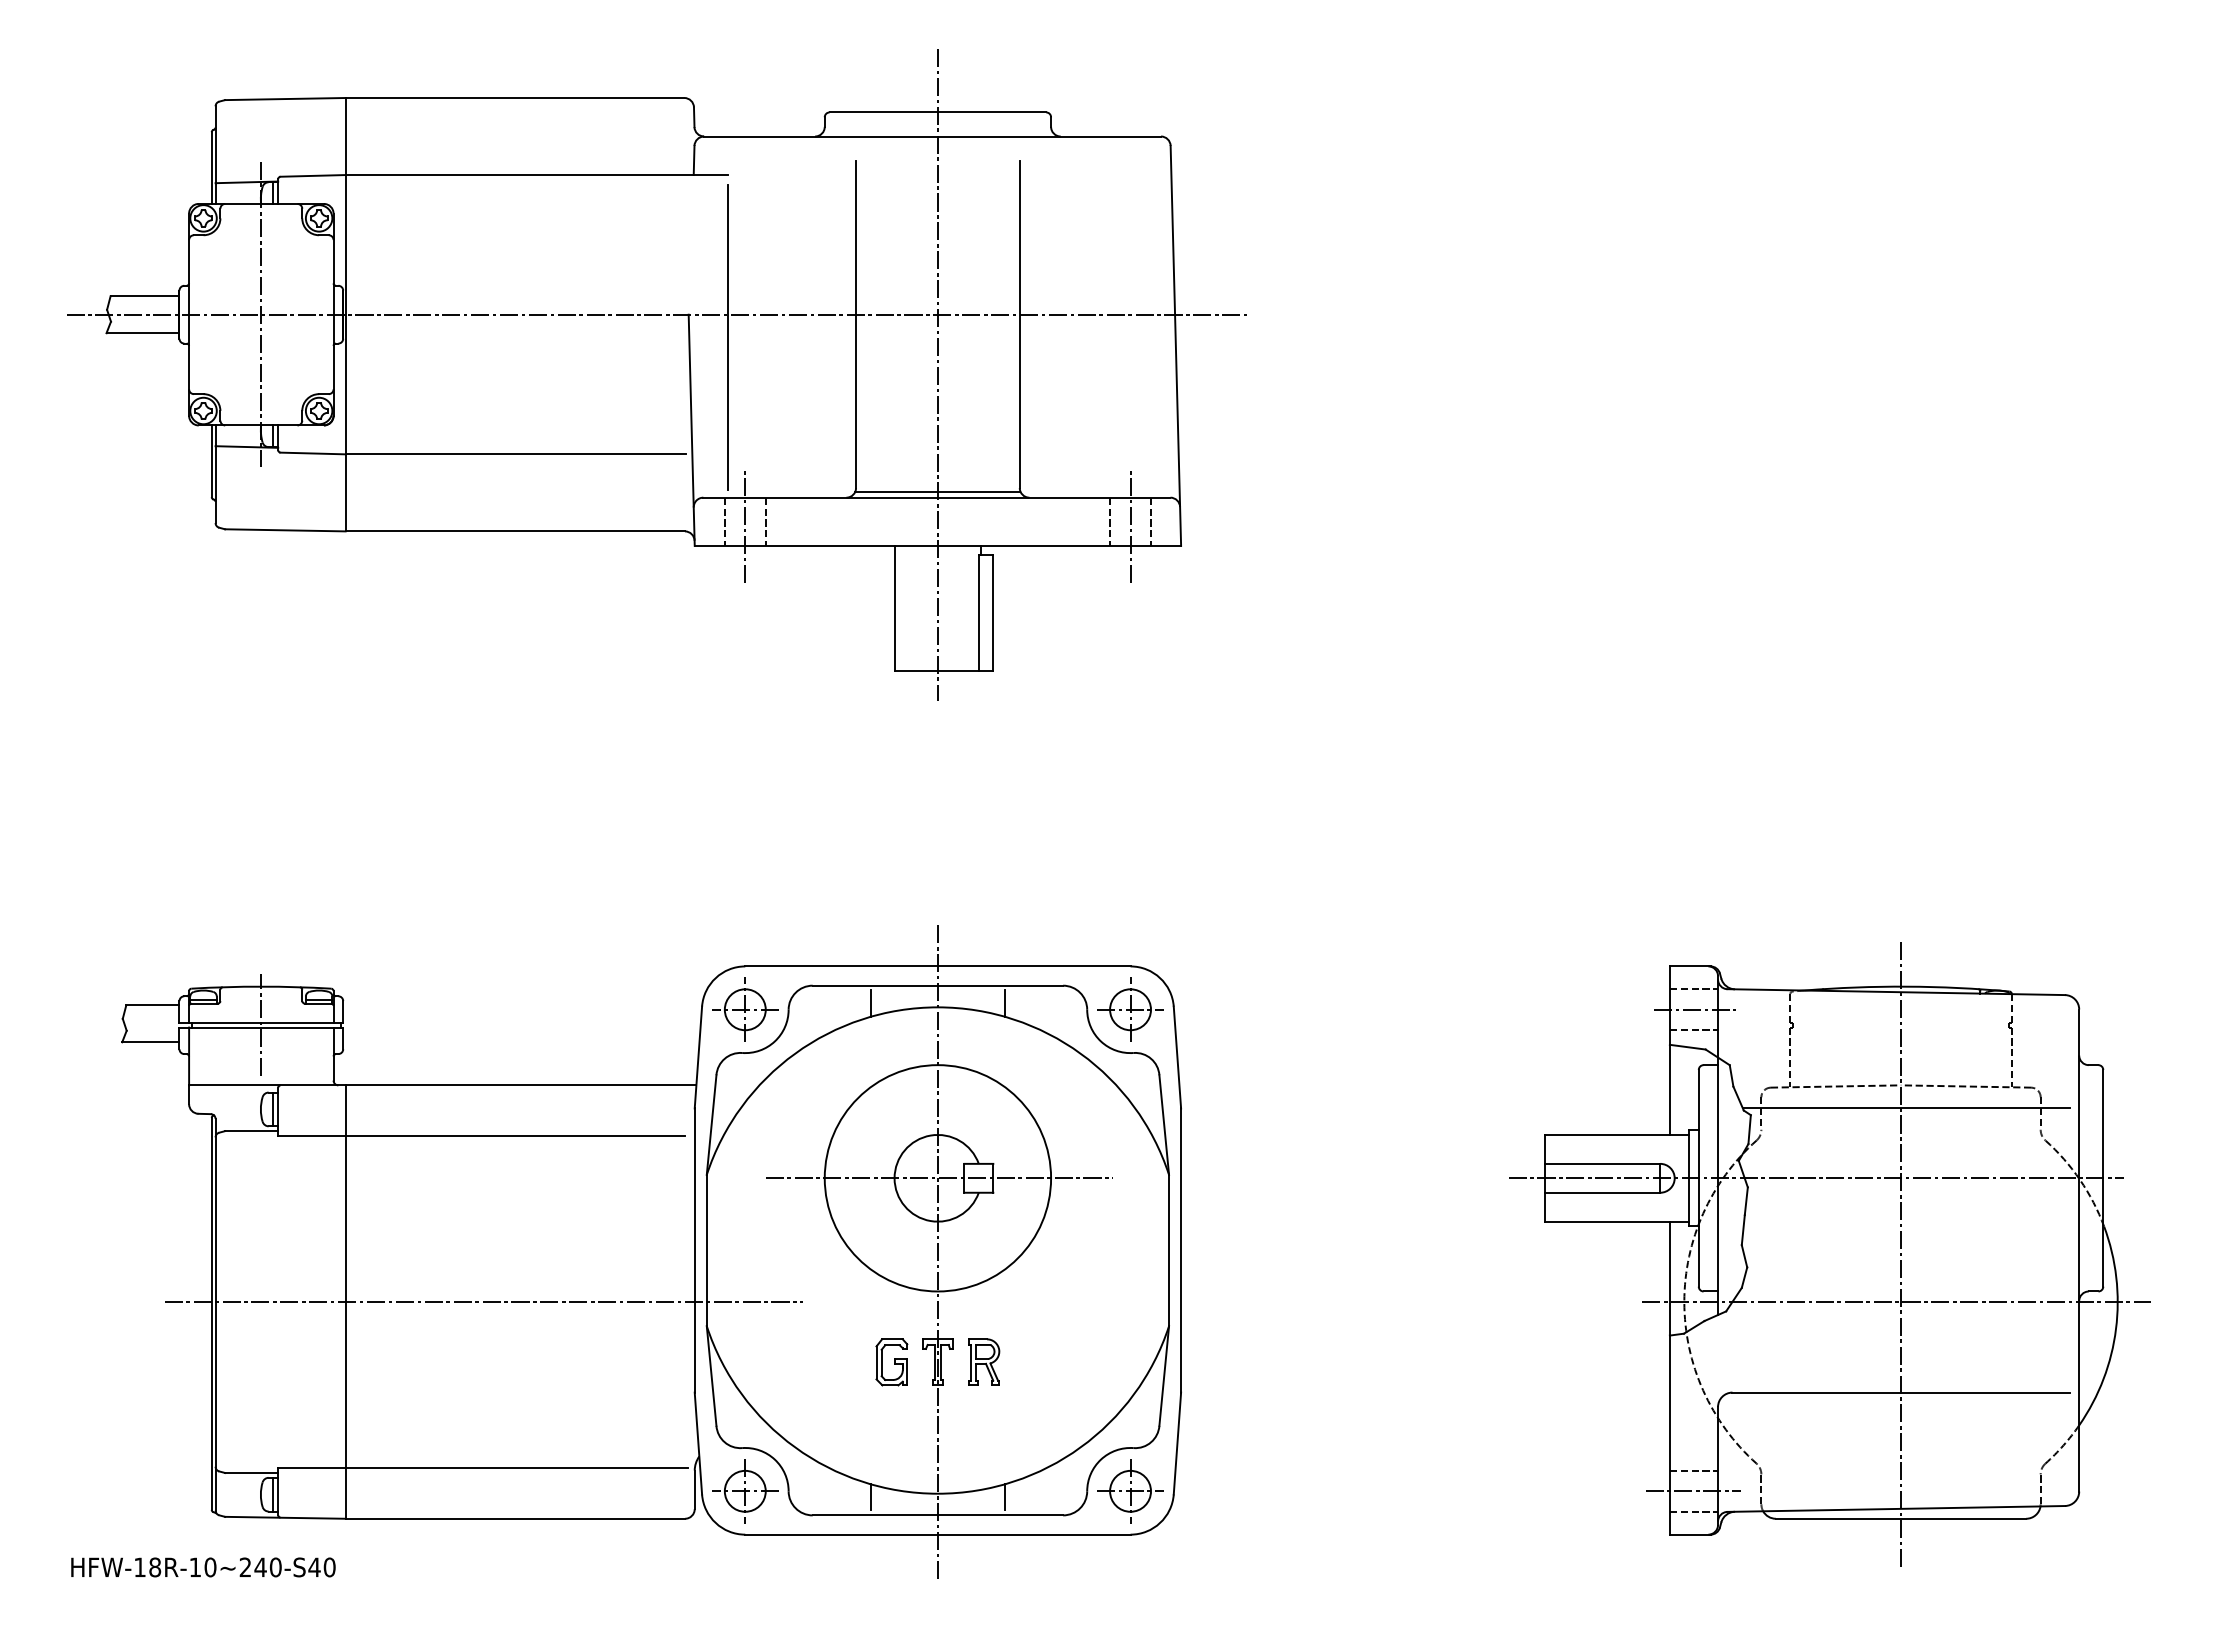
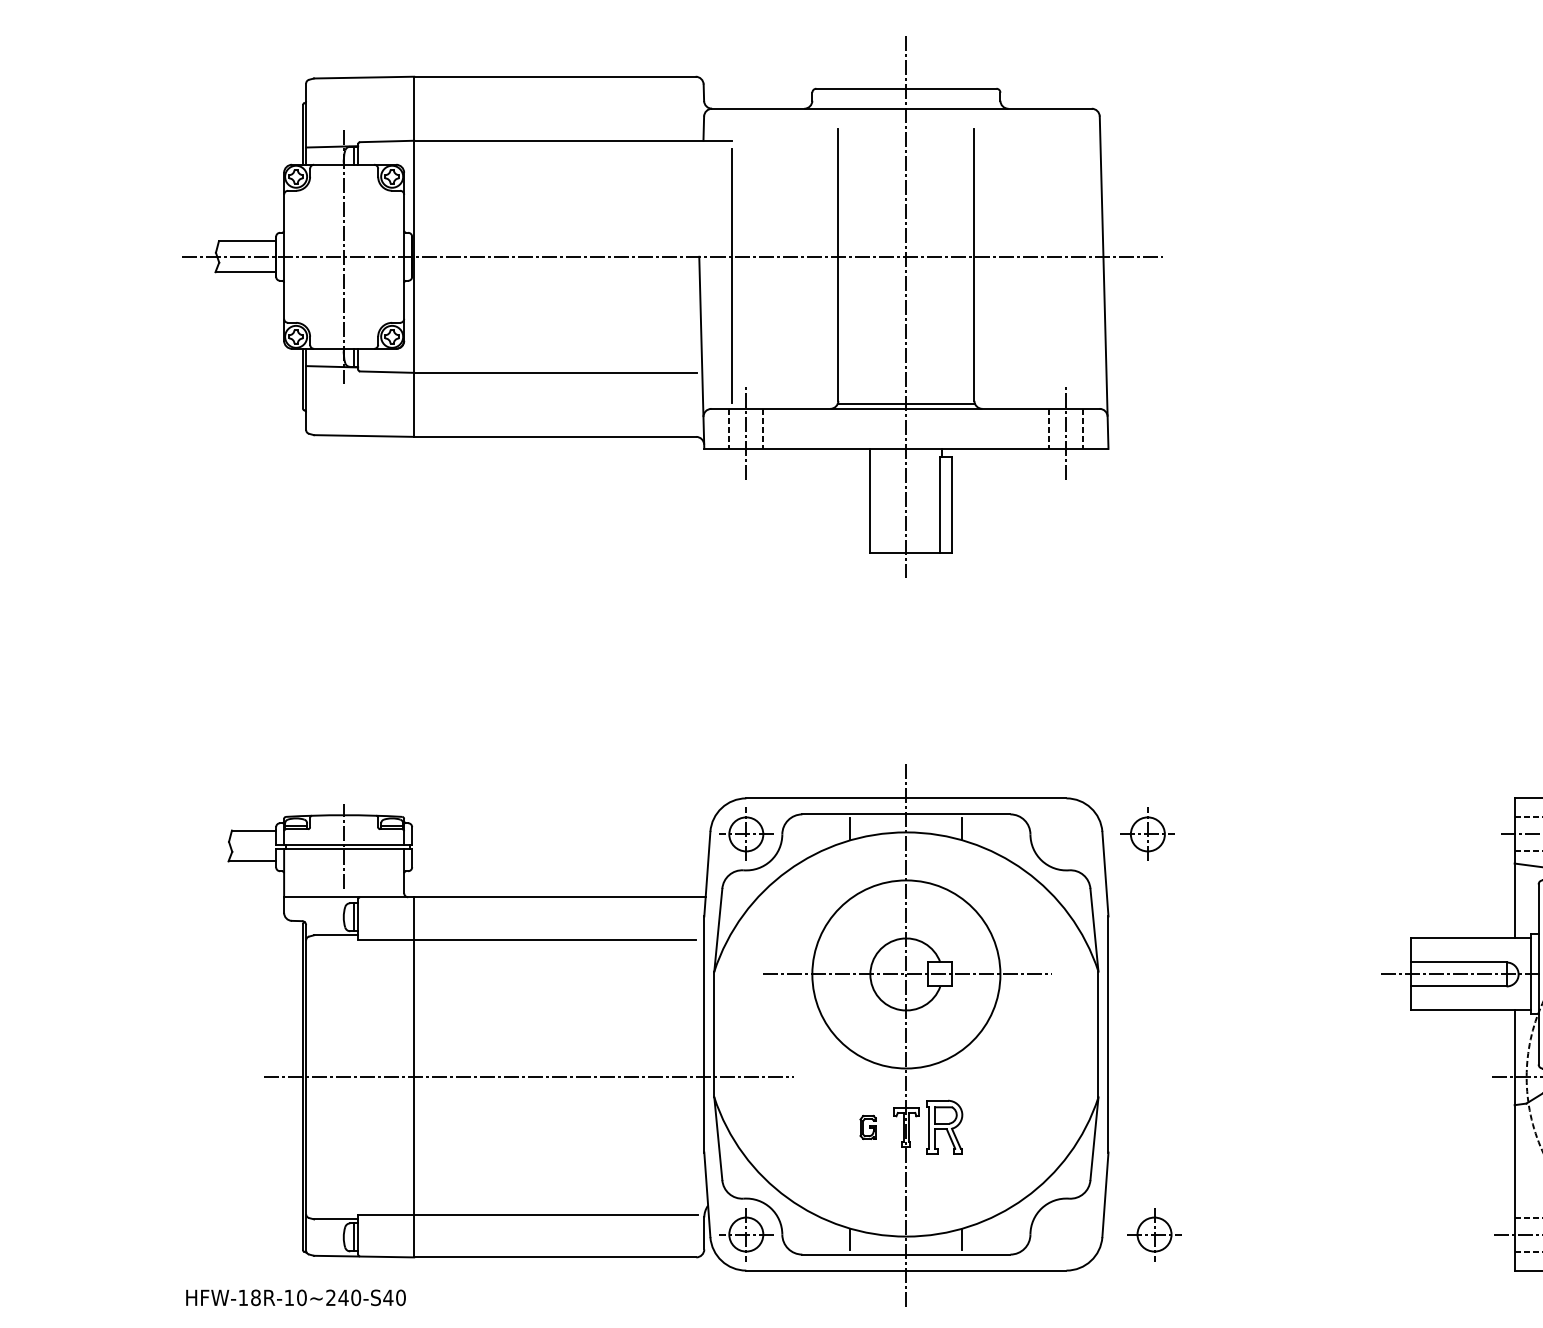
part: (1130, 1009) -> (1147, 834), moved
part: (984, 1361) -> (945, 1126), size x1.4
part: (891, 1362) -> (867, 1127), size x0.6
part: (1130, 1491) -> (1154, 1234), moved

